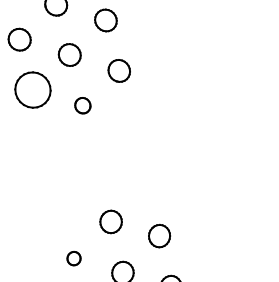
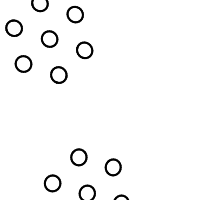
part: (32, 90) -> (23, 64), size x0.62
part: (82, 105) -> (58, 74), size x1.43
part: (73, 258) -> (52, 183), size x1.67

